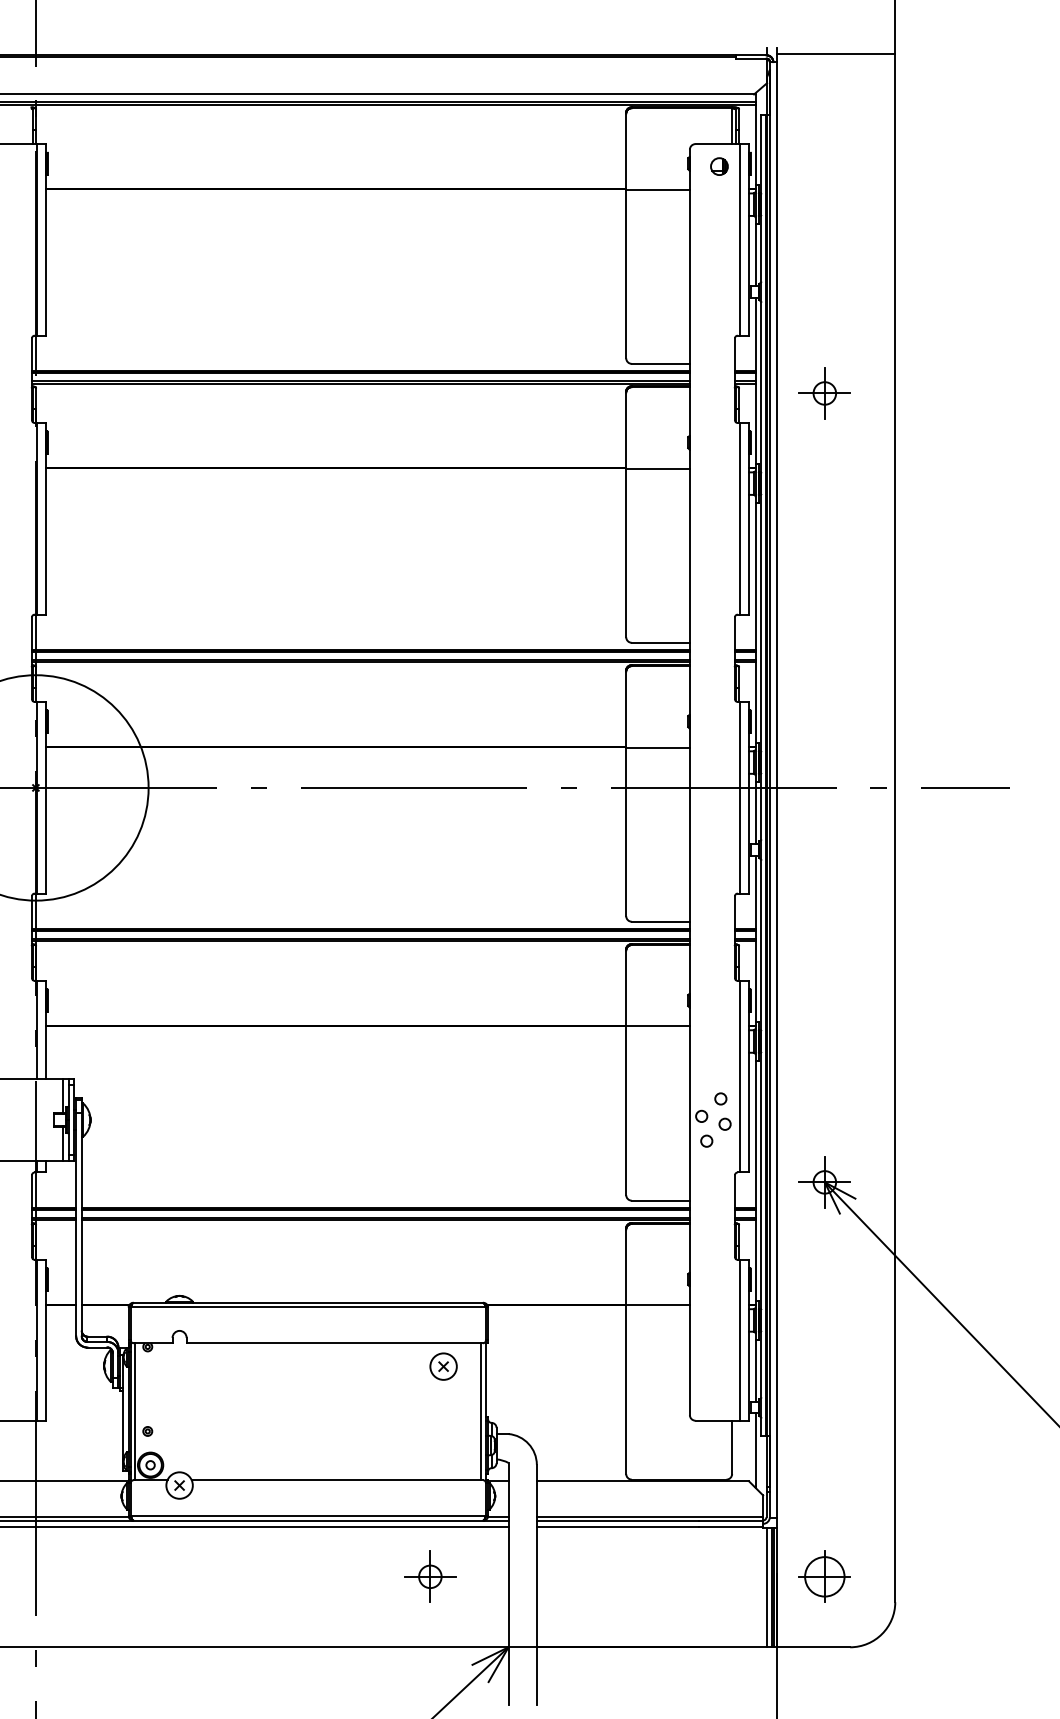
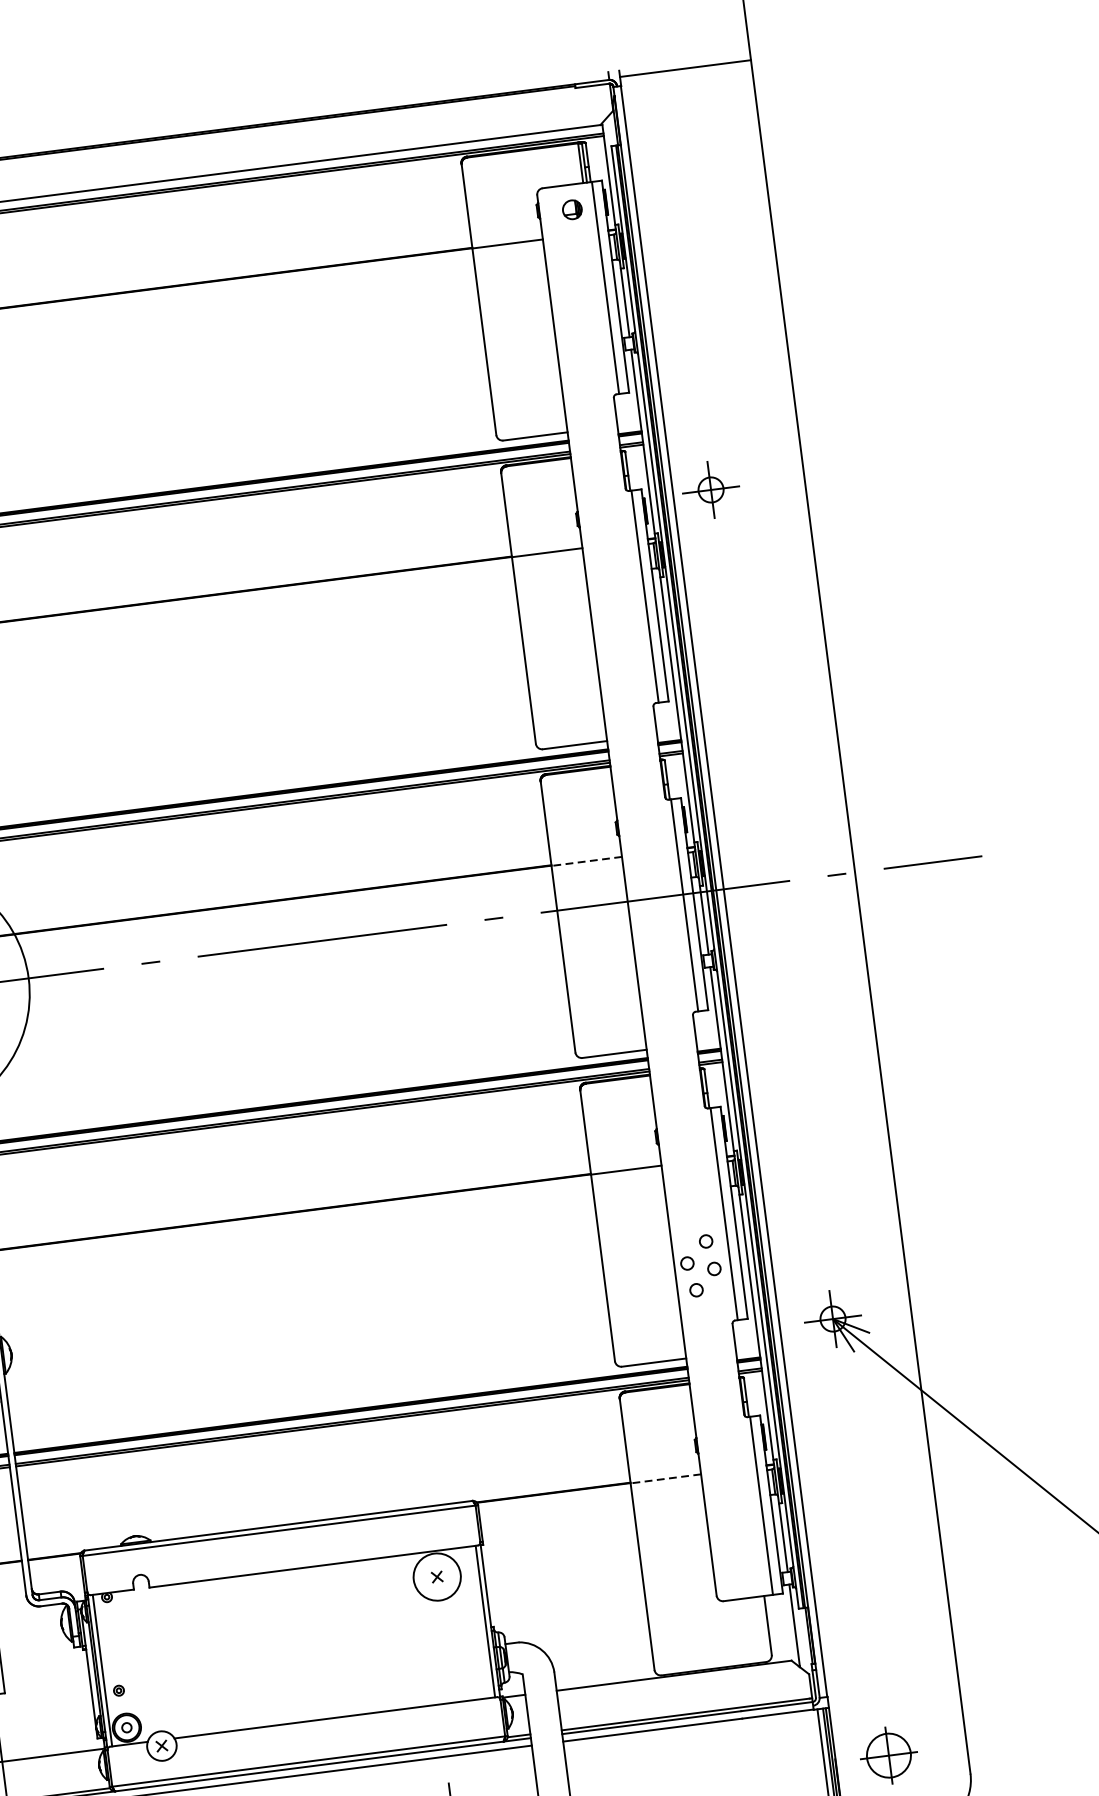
part: (824, 393) -> (710, 490), moved
line: (658, 747) -> (587, 861), solid -> dashed
line: (658, 1305) -> (666, 1478), solid -> dashed
circle: (443, 1366) -> (437, 1576), size x1.6

